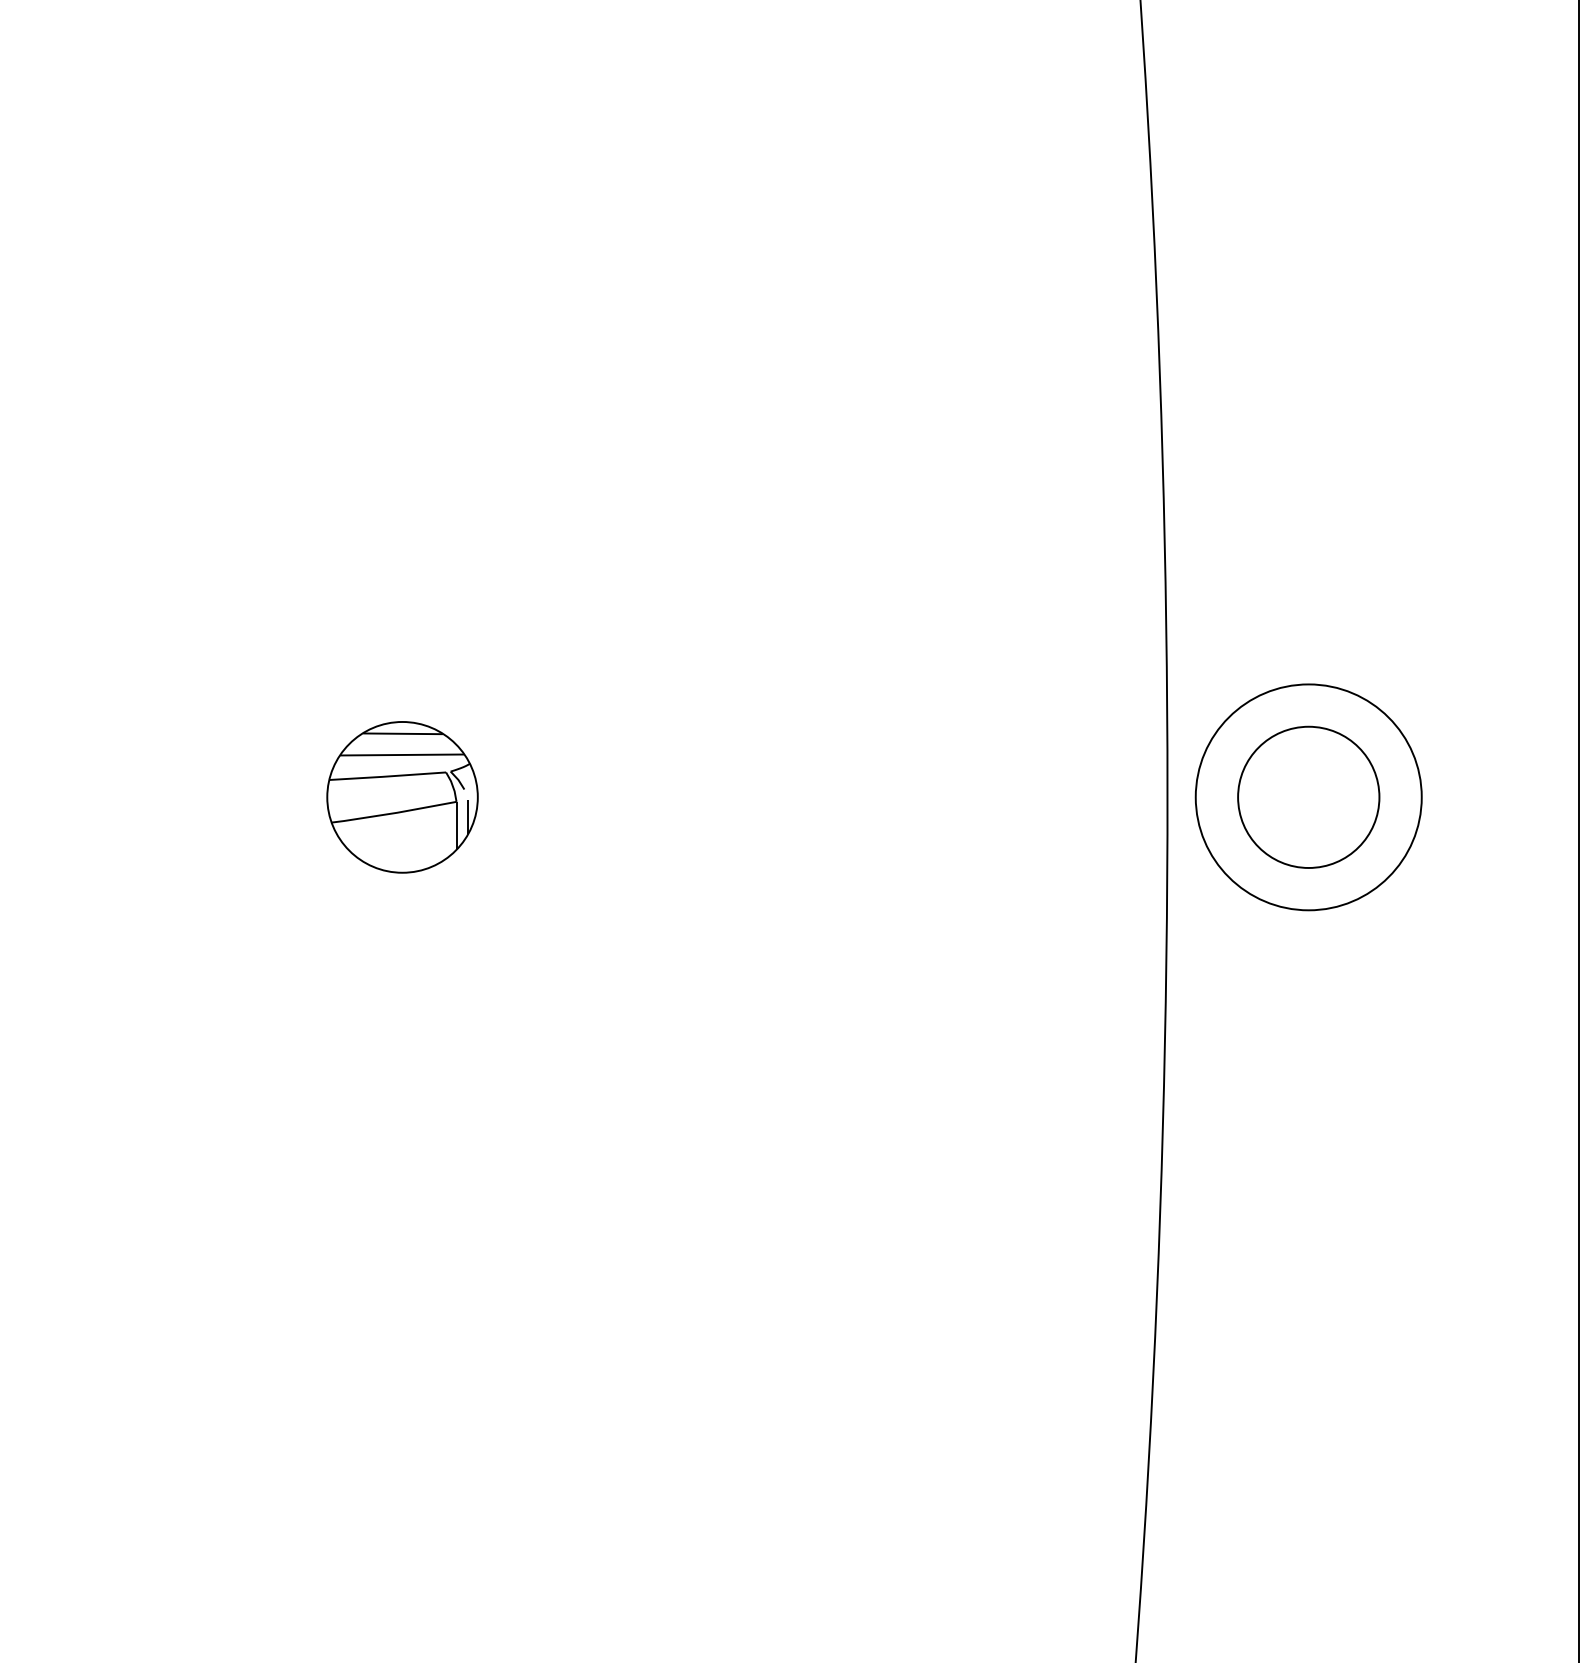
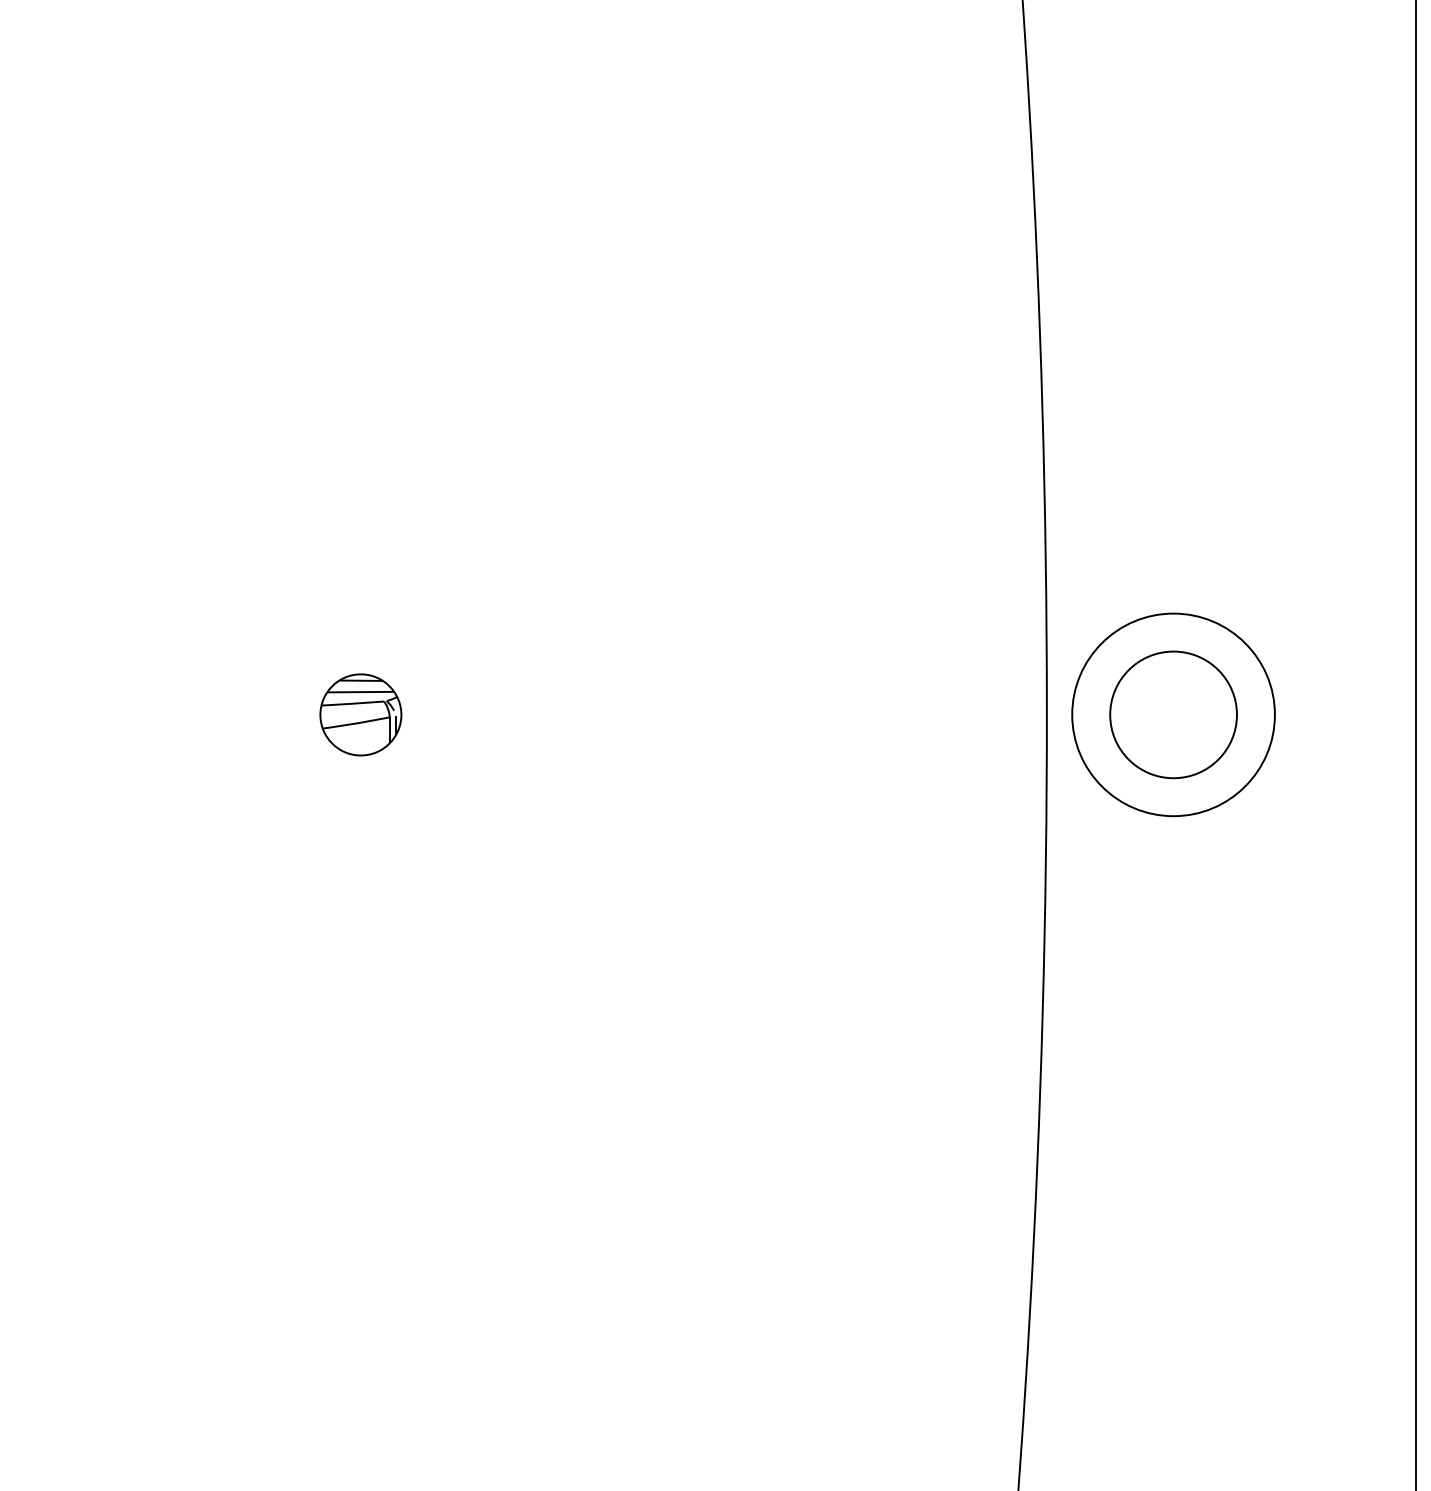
part: (402, 796) -> (360, 714), size x0.6

